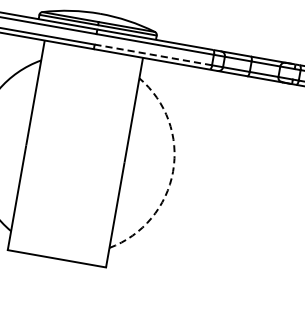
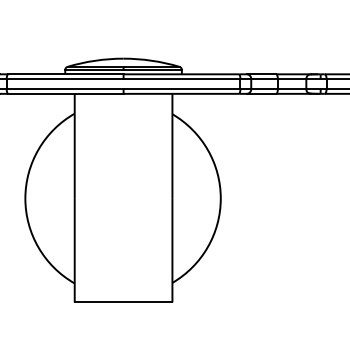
line: (152, 55) -> (181, 89), dashed -> solid
arc: (172, 171) -> (220, 198), dashed -> solid

